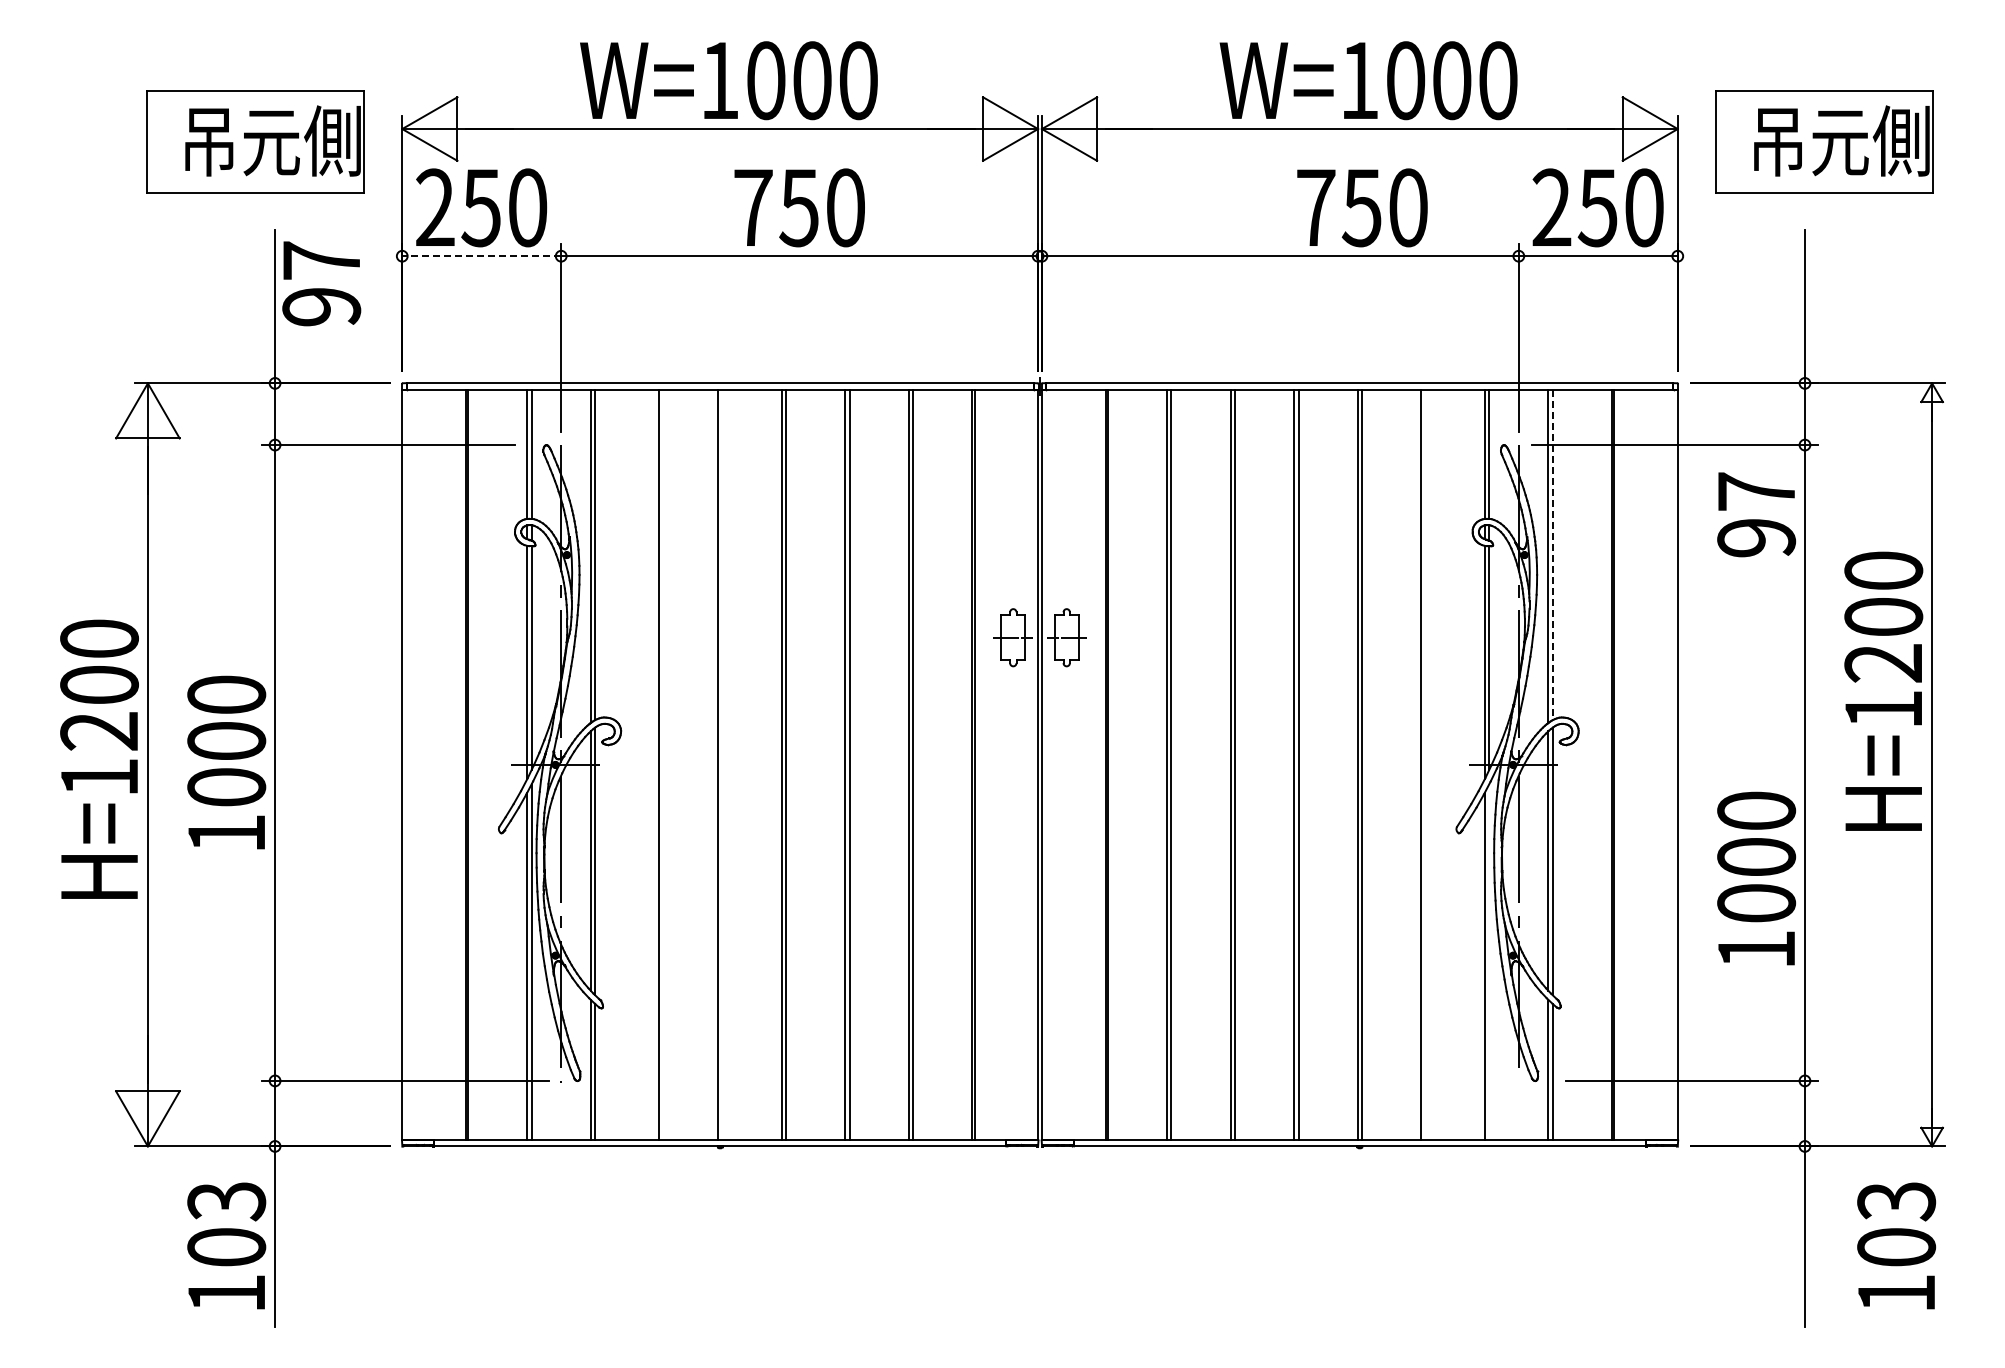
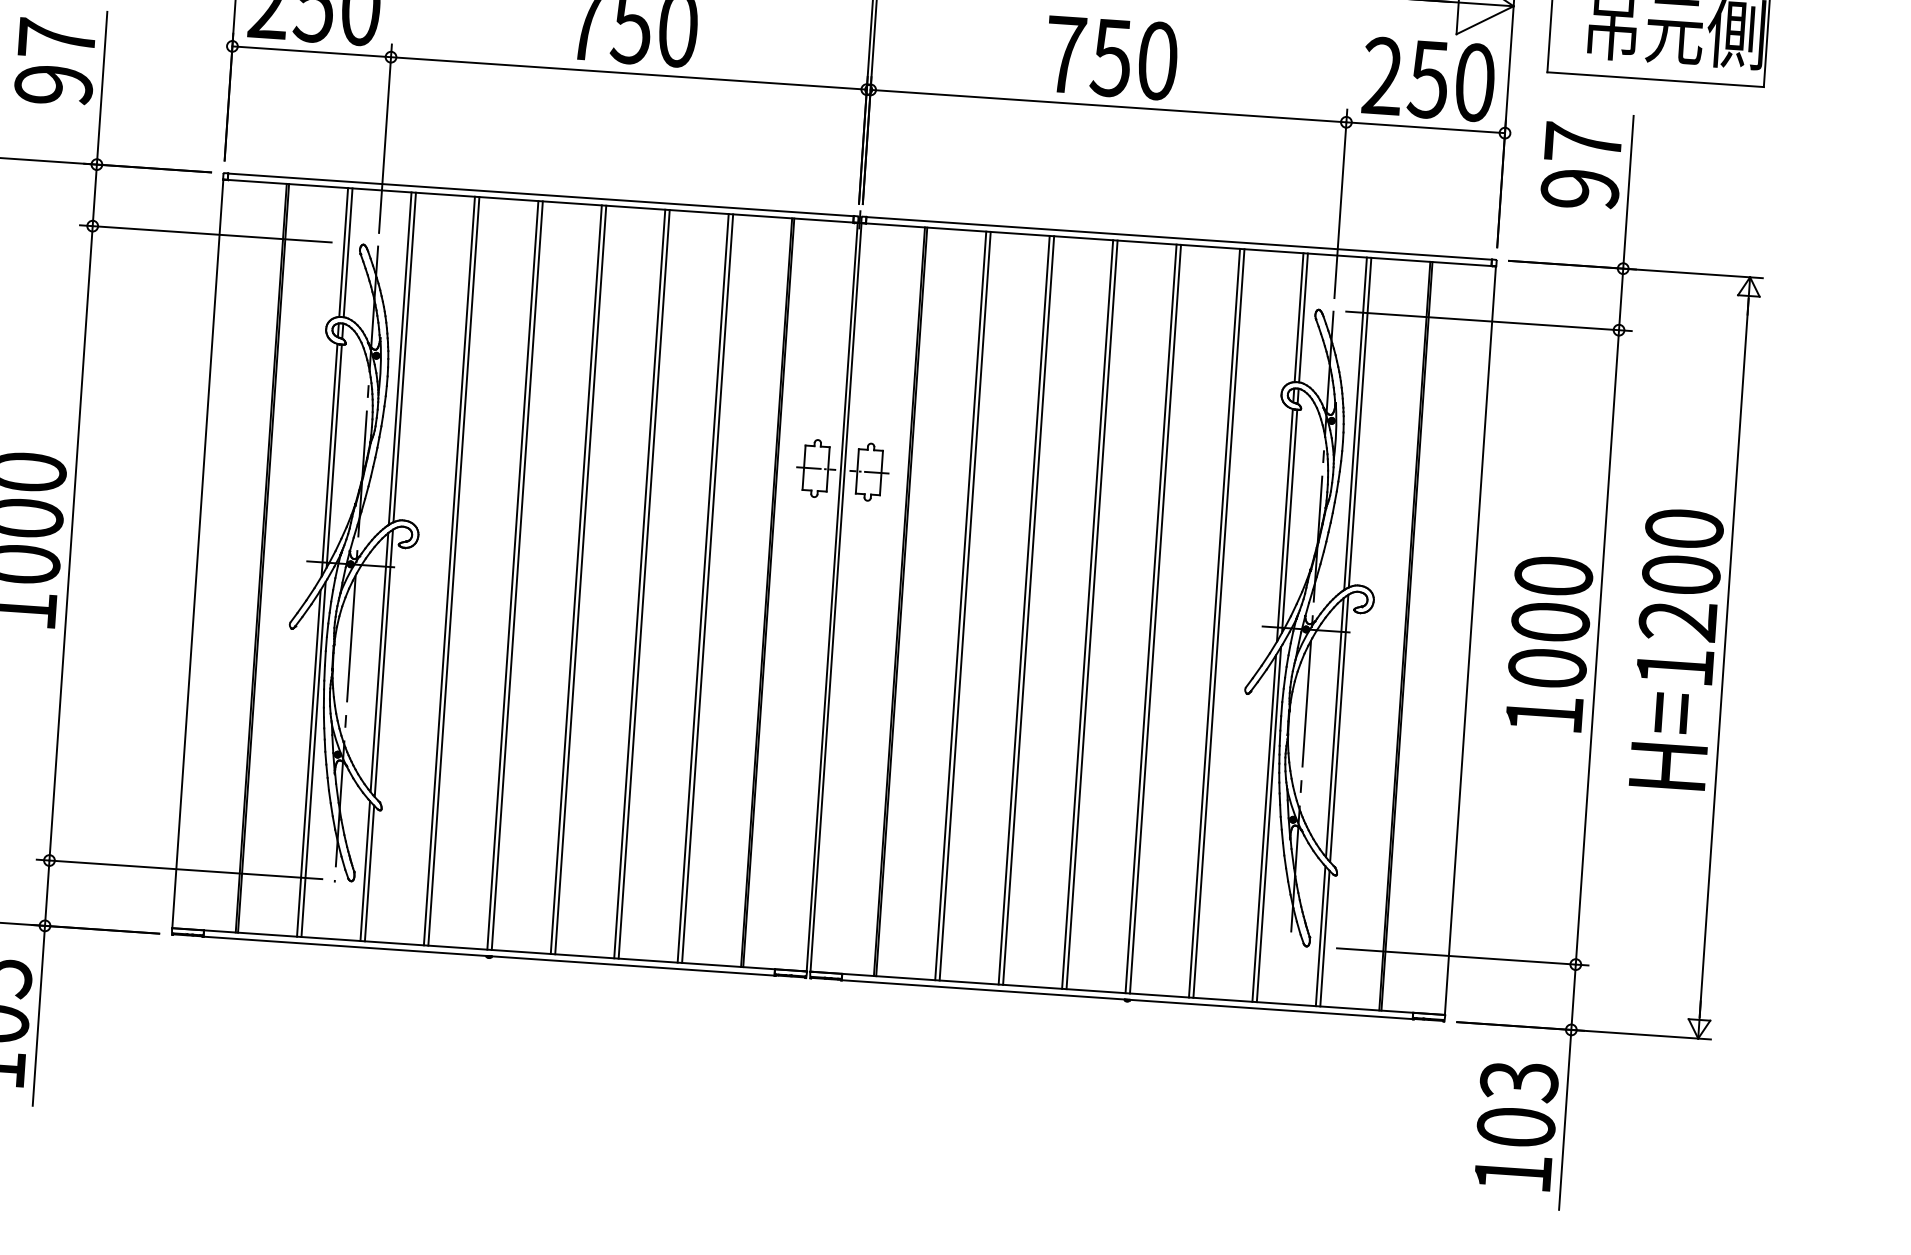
text: (1362, 207) -> (1111, 57), moved
line: (481, 256) -> (311, 52), dashed -> solid
text: (321, 283) -> (55, 61), moved
text: (1756, 514) -> (1581, 165), moved
line: (1552, 555) -> (1359, 423), dashed -> solid
text: (1883, 690) -> (1676, 648), moved
line: (654, 764) -> (449, 570), added
line: (722, 764) -> (517, 575), added
line: (1425, 764) -> (1218, 623), added
text: (1756, 878) -> (1549, 643), moved
line: (1489, 962) -> (1269, 824), added
text: (1896, 1245) -> (1516, 1125), moved

